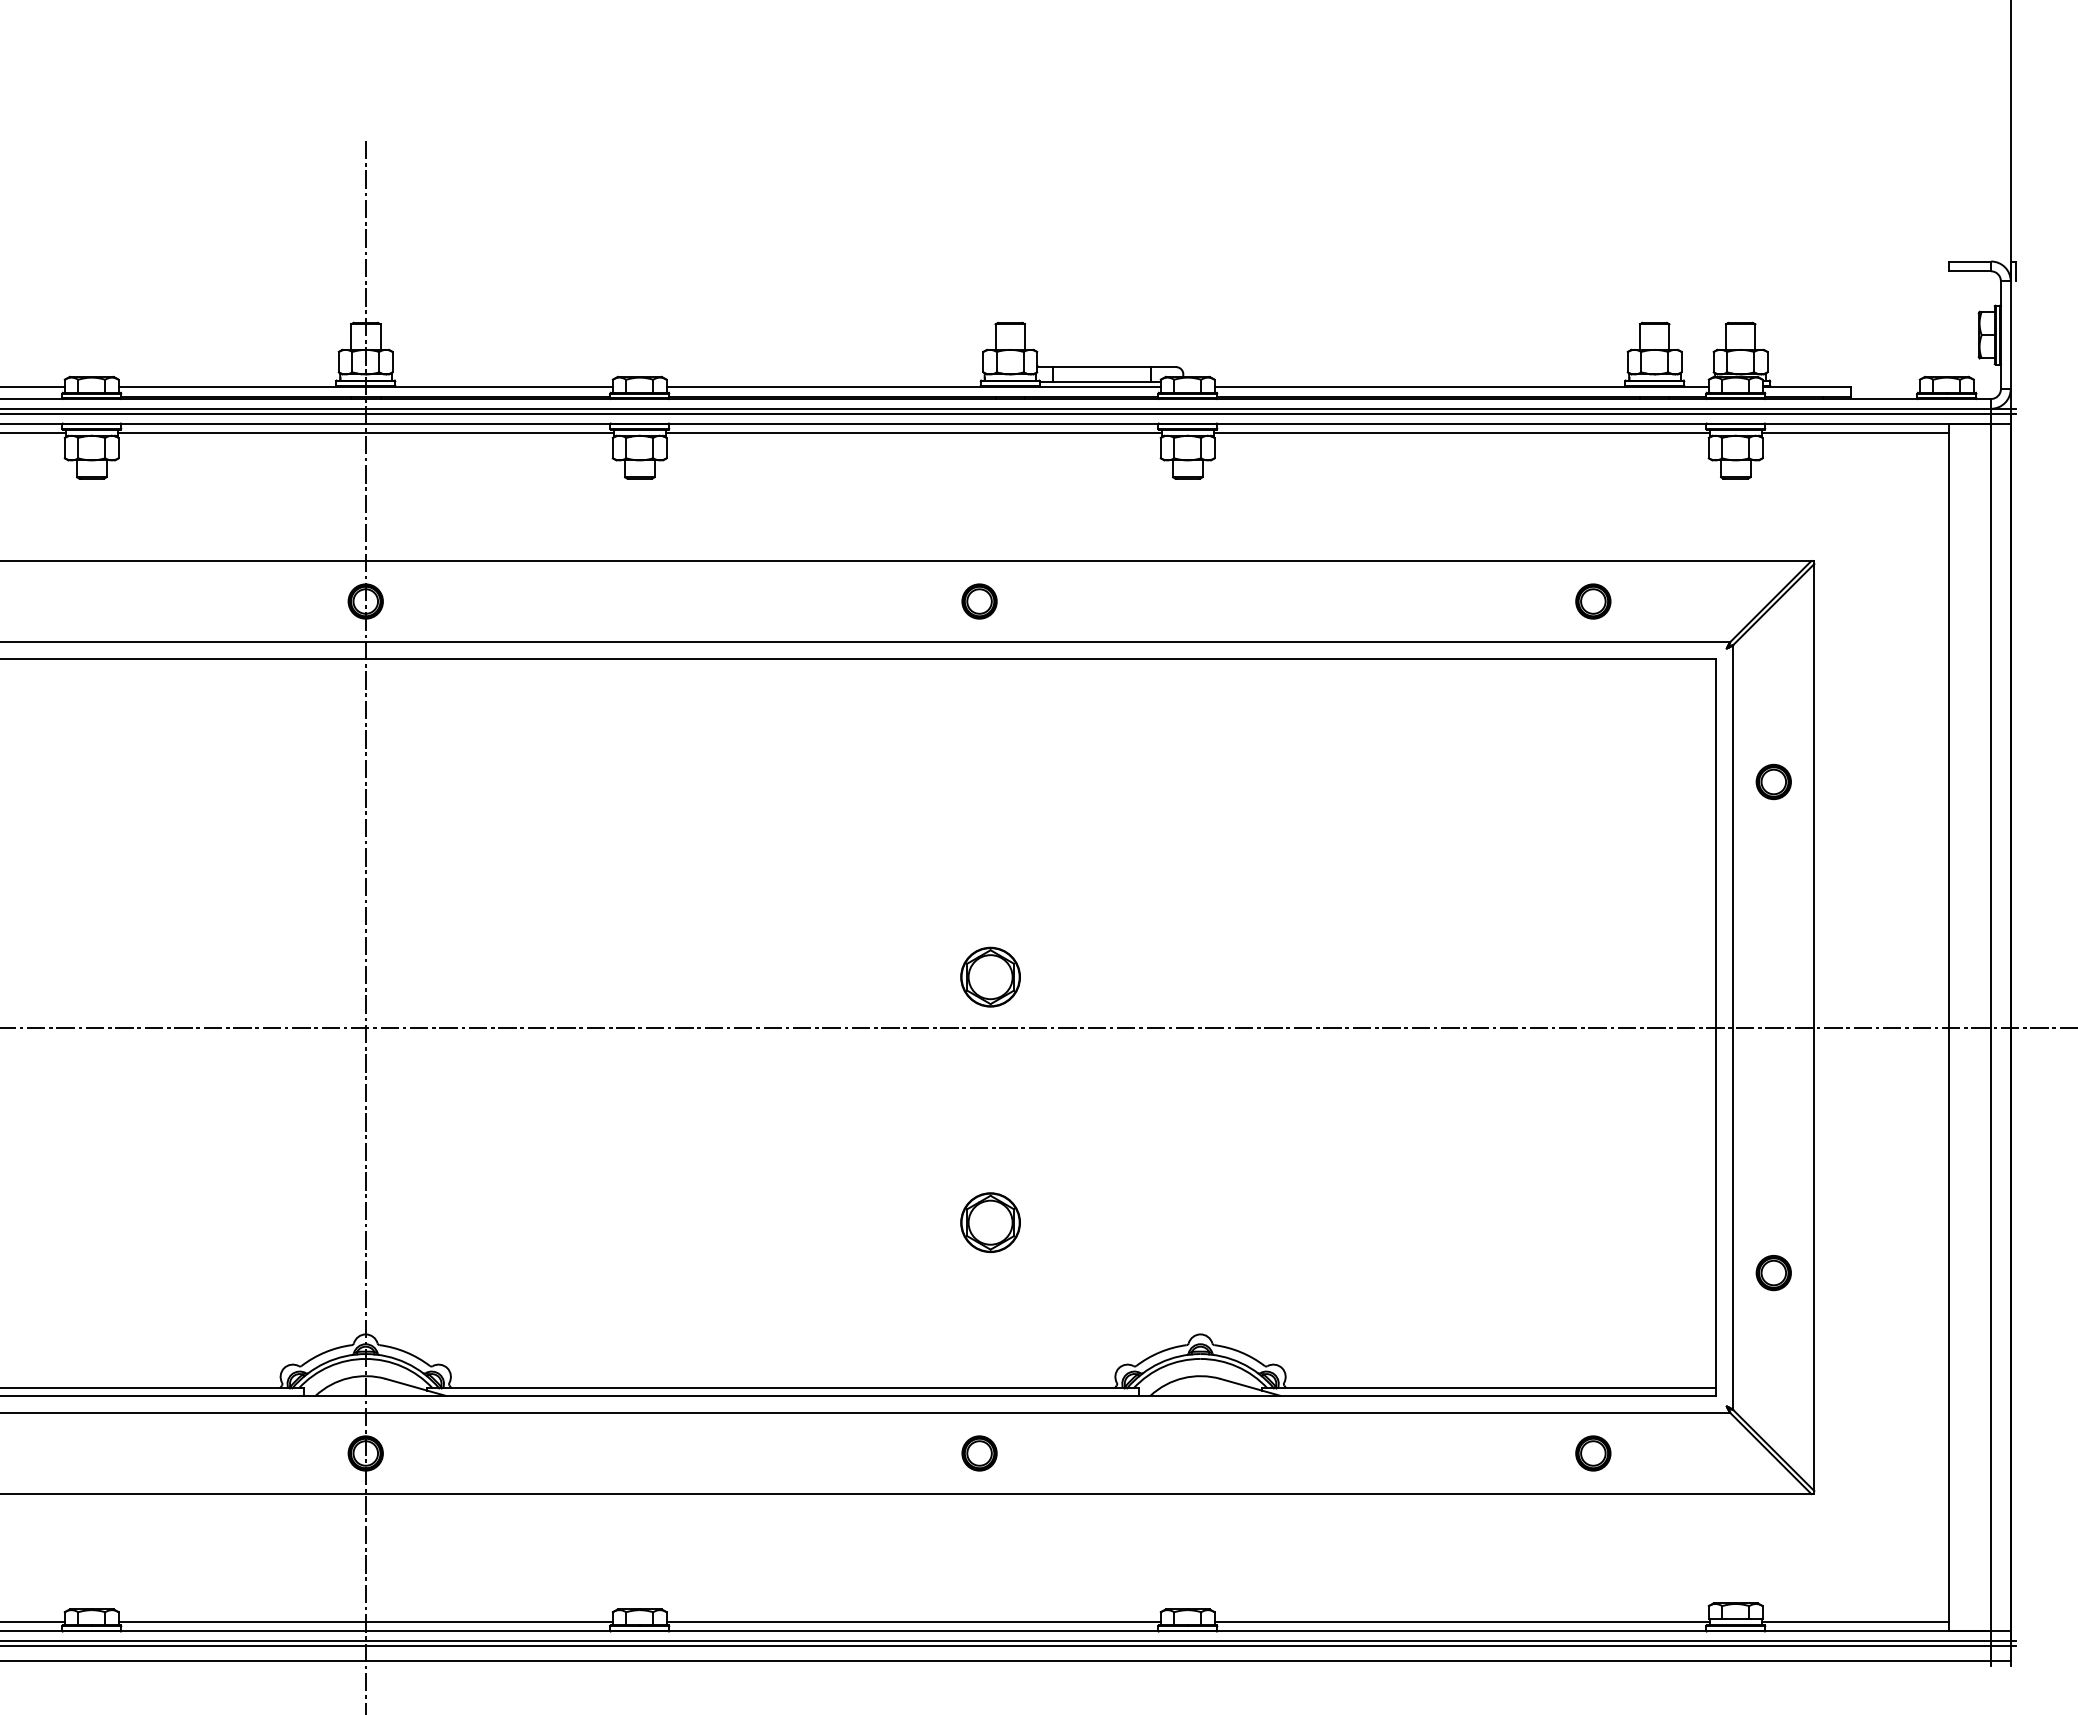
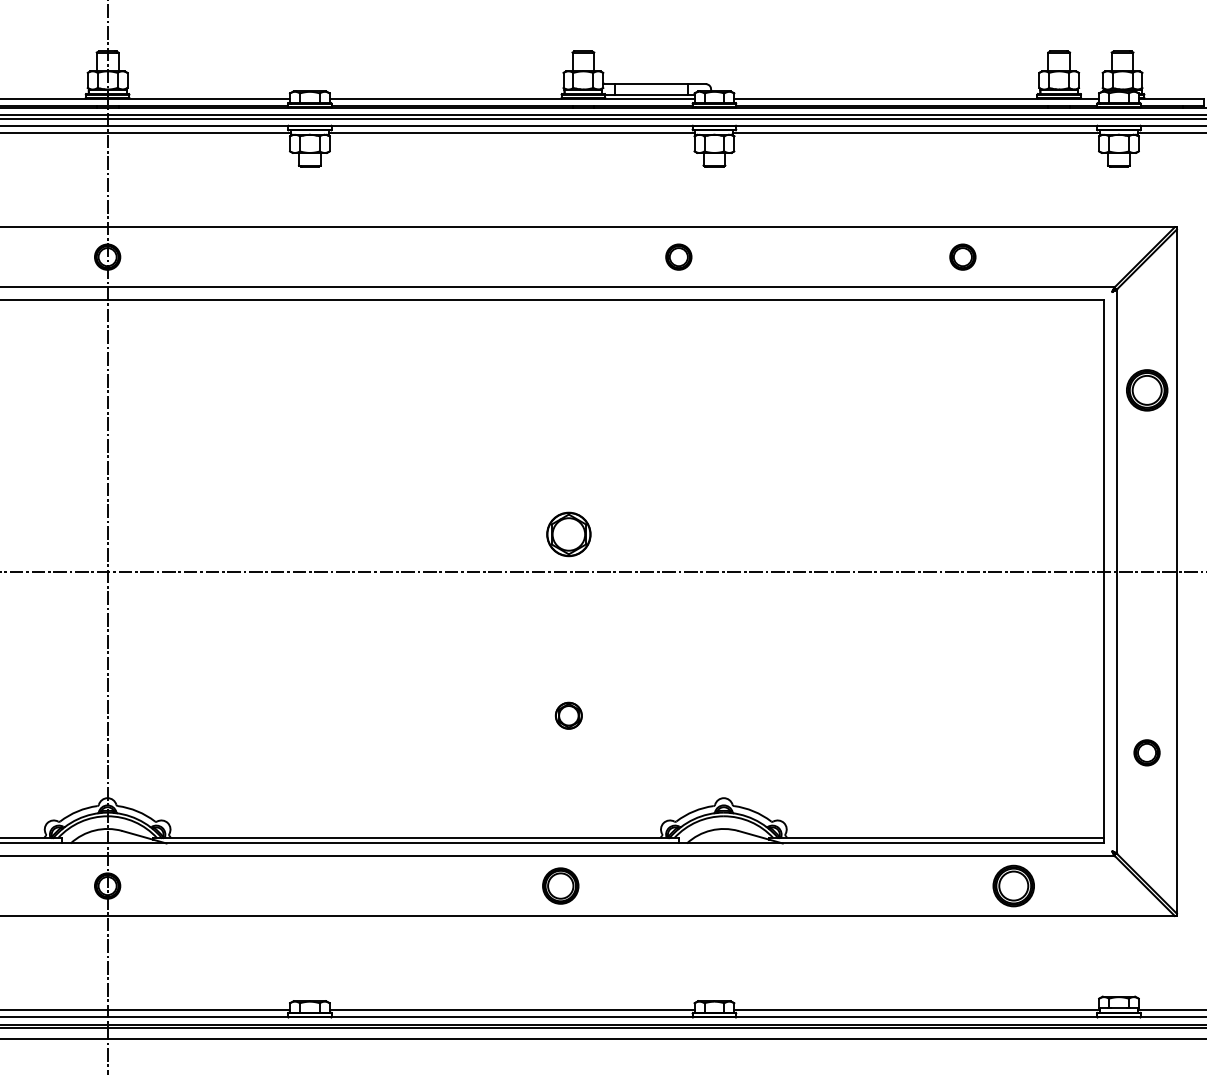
part: (979, 601) -> (678, 257), moved
part: (1593, 601) -> (963, 257), moved
part: (1773, 781) -> (1146, 390), size x1.6
part: (990, 1222) -> (568, 715), size x0.6
part: (979, 1453) -> (560, 886), size x1.4
part: (1593, 1453) -> (1013, 886), size x1.6

